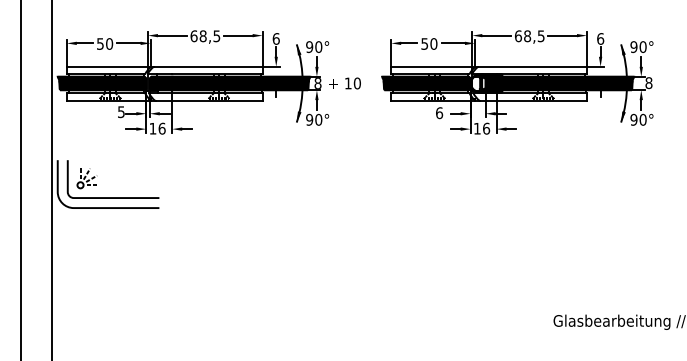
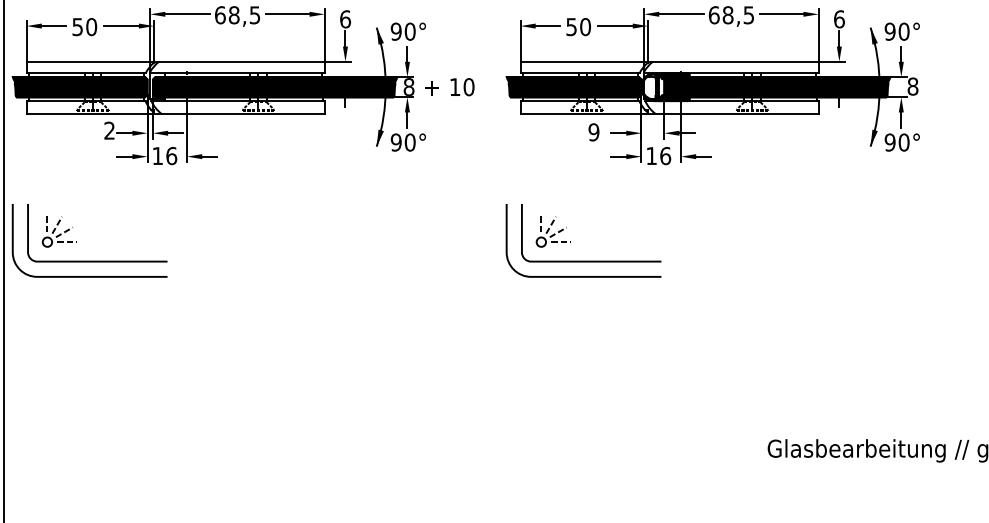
text: (121, 112) -> (109, 131), 5 -> 2
text: (439, 113) -> (594, 132), 6 -> 9
part: (421, 184) -> (566, 240), added

